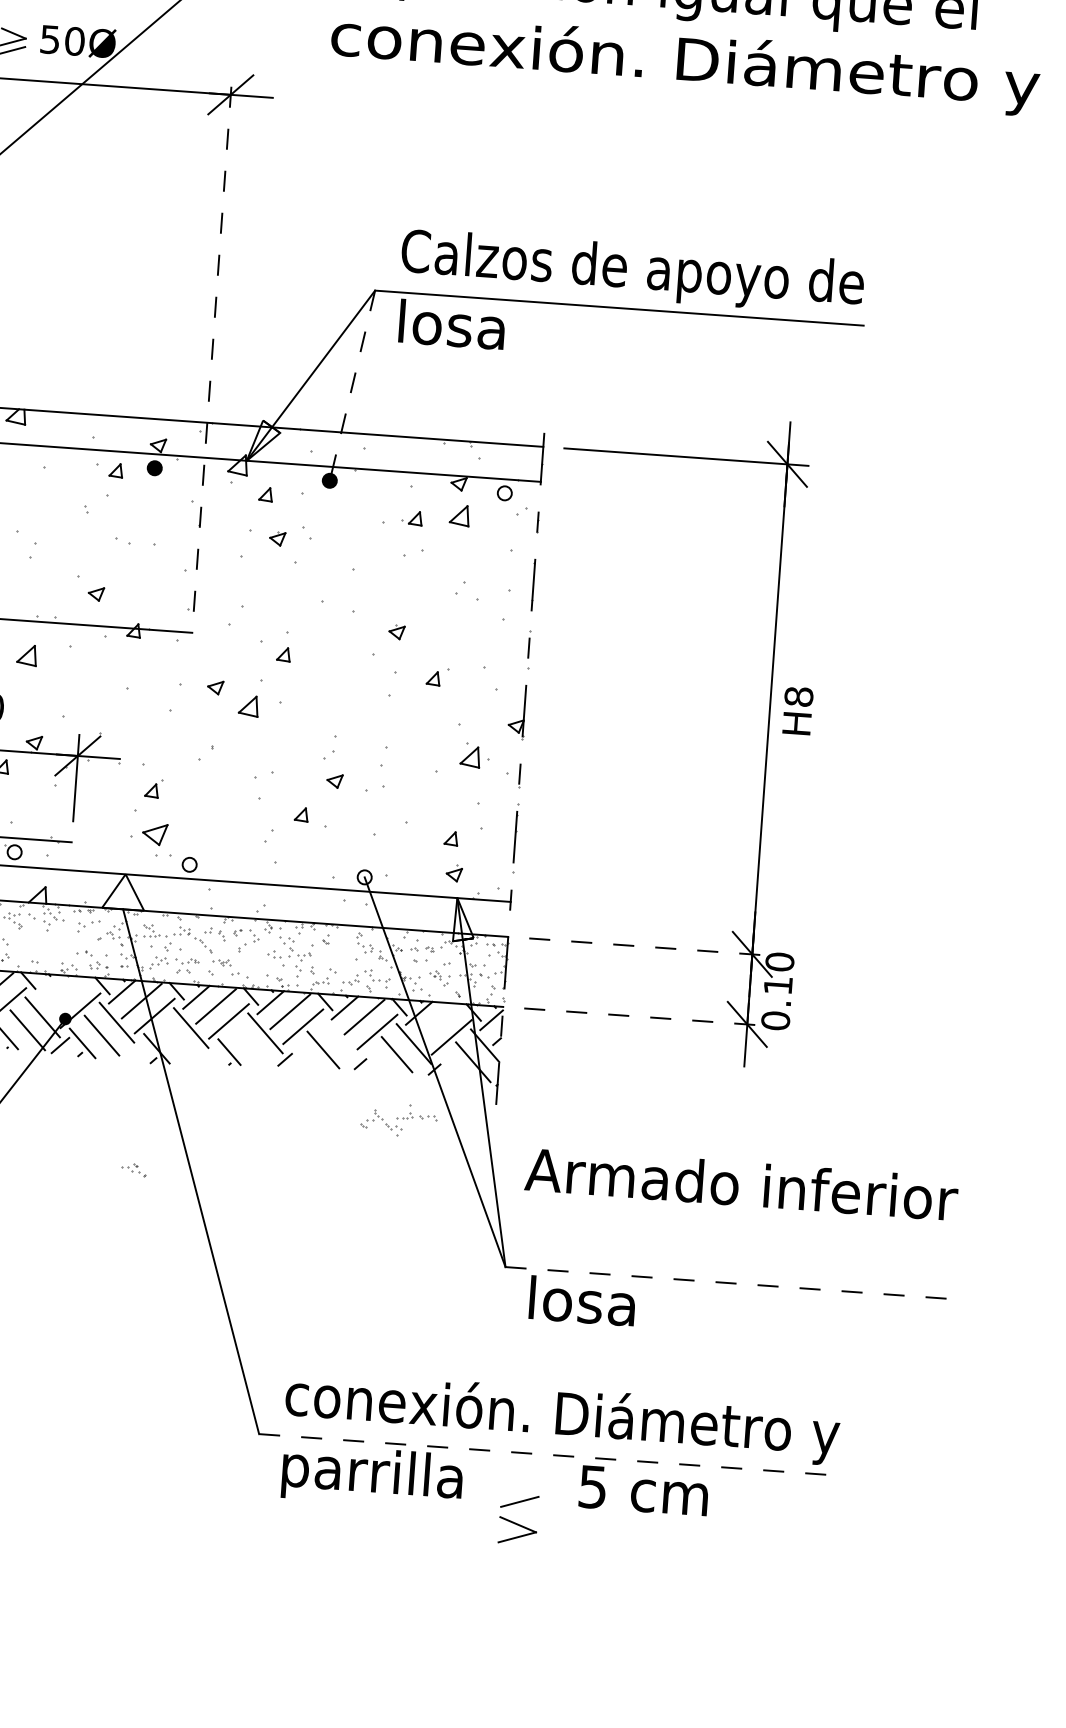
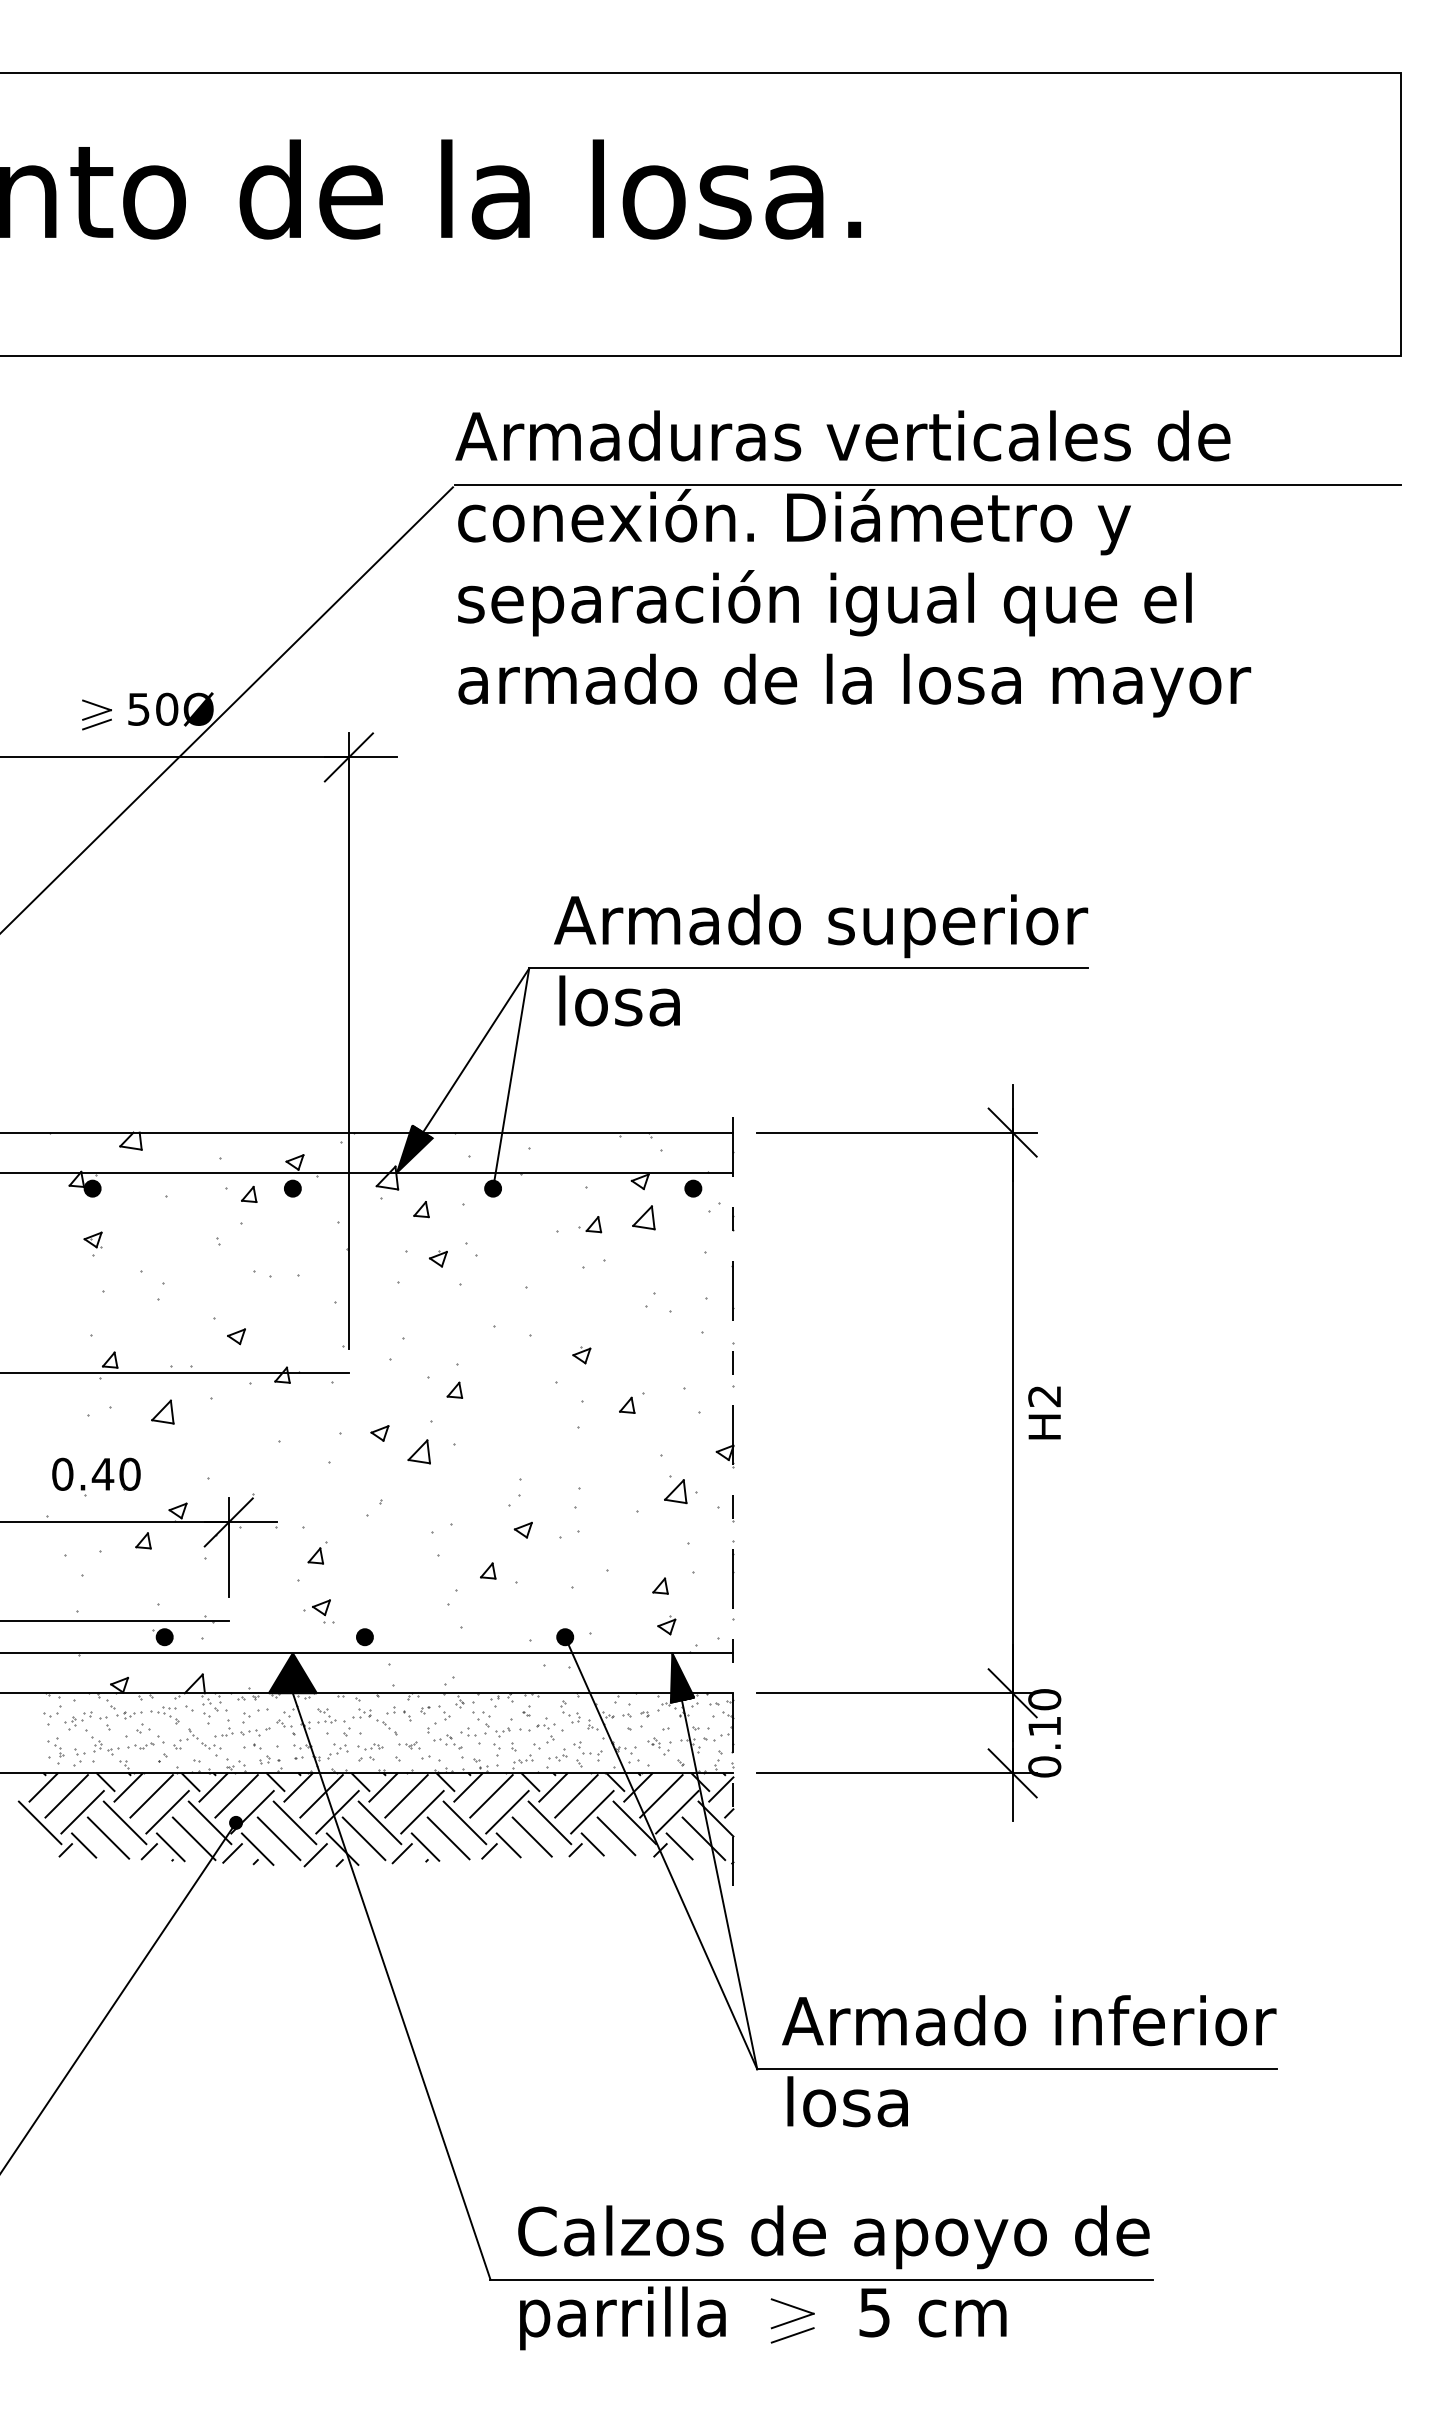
text: (685, 63) -> (863, 684), conexión. Diámetro y -> armado de la losa mayor
text: (633, 272) -> (821, 926), Calzos de apoyo de -> Armado superior
line: (212, 343) -> (348, 1041), dashed -> solid
line: (352, 385) -> (511, 1078), dashed -> solid
fill: (263, 440) -> (414, 1148), added
fill: (504, 493) -> (693, 1188), added
text: (798, 697) -> (1044, 1396), H8 -> H2
part: (150, 839) -> (318, 1611), size x0.62
fill: (14, 852) -> (164, 1637), added
fill: (189, 865) -> (364, 1637), added
fill: (364, 877) -> (565, 1637), added
fill: (124, 892) -> (292, 1673), added
fill: (464, 919) -> (682, 1677), added
line: (651, 947) -> (897, 1693), dashed -> solid
part: (334, 957) -> (537, 1730), added
line: (47, 986) -> (213, 1787), added
line: (67, 996) -> (236, 1796), added
line: (646, 1017) -> (897, 1773), dashed -> solid
line: (438, 1022) -> (661, 1796), added
line: (339, 1038) -> (549, 1822), added
line: (175, 1040) -> (363, 1838), added
line: (250, 1046) -> (448, 1838), added
line: (132, 1052) -> (315, 1855), added
line: (302, 1055) -> (508, 1845), added
line: (208, 1056) -> (401, 1853), added
line: (375, 1060) -> (592, 1844), added
line: (451, 1067) -> (679, 1846), added
part: (398, 1119) -> (216, 1737), moved
part: (134, 1169) -> (447, 1741), moved
text: (741, 1184) -> (1029, 2020), moved
line: (732, 1283) -> (1016, 2069), dashed -> solid
text: (562, 1417) -> (834, 2235), conexión. Diámetro y -> Calzos de apoyo de
line: (549, 1454) -> (822, 2279), dashed -> solid
part: (517, 1530) -> (792, 2313), moved

